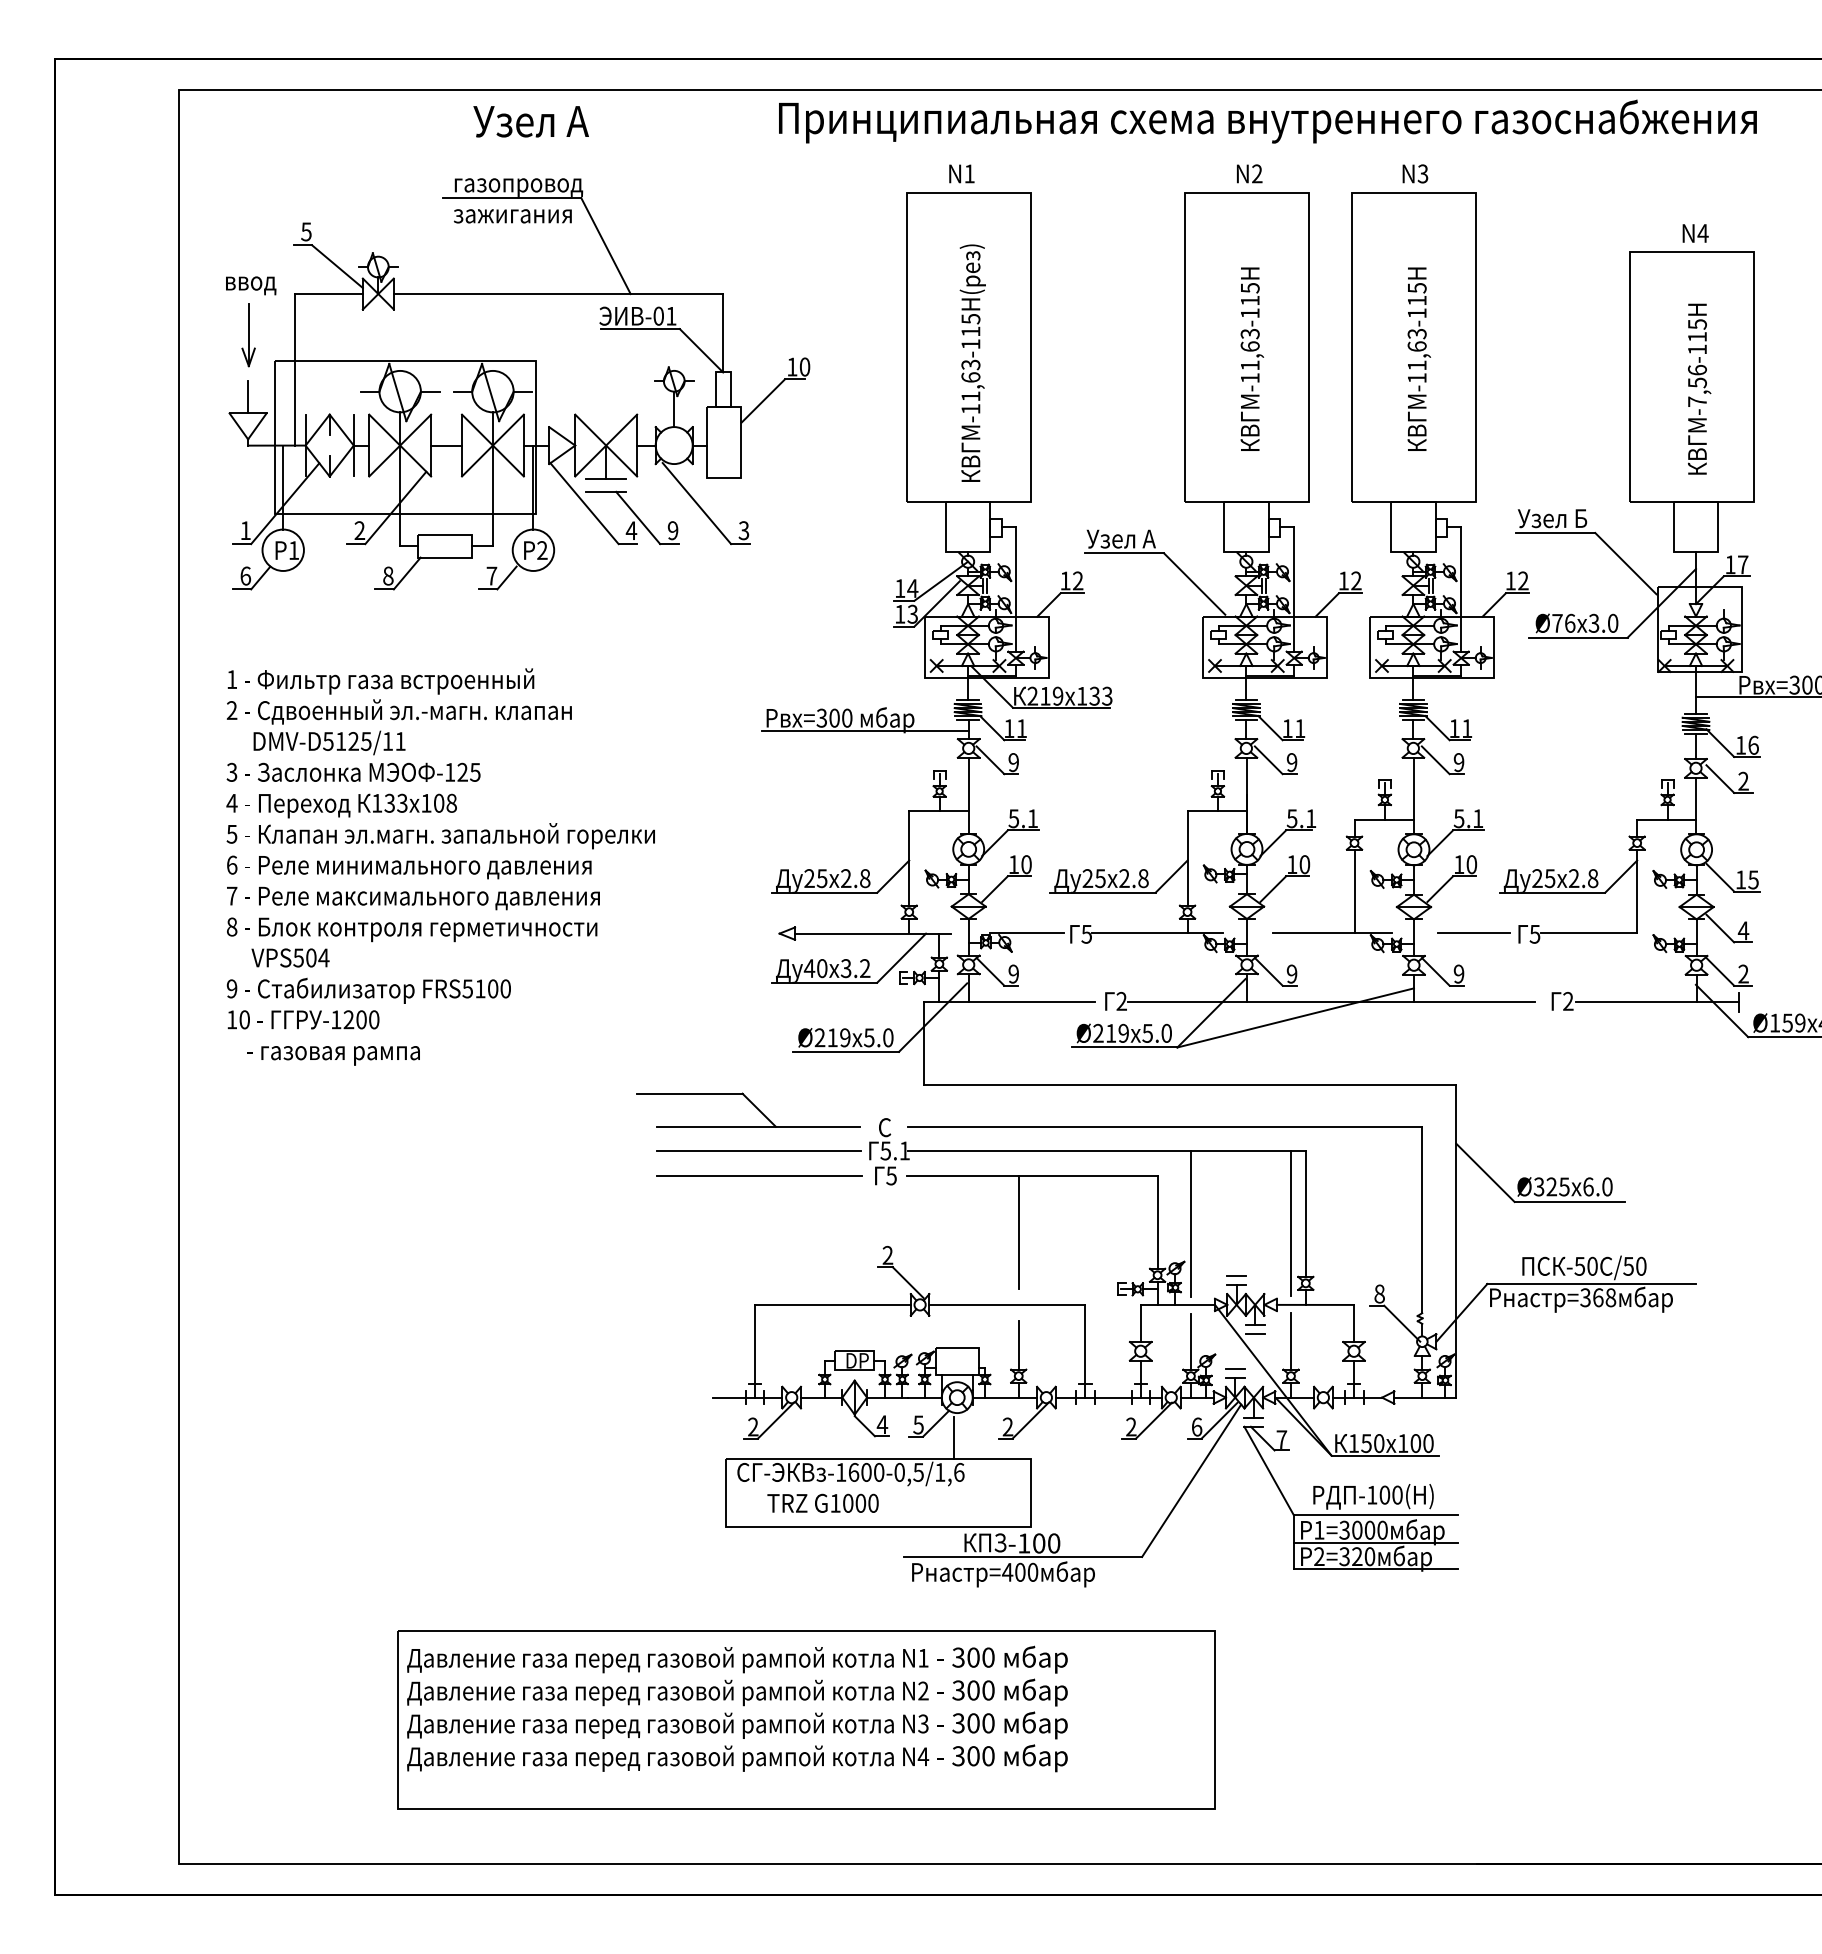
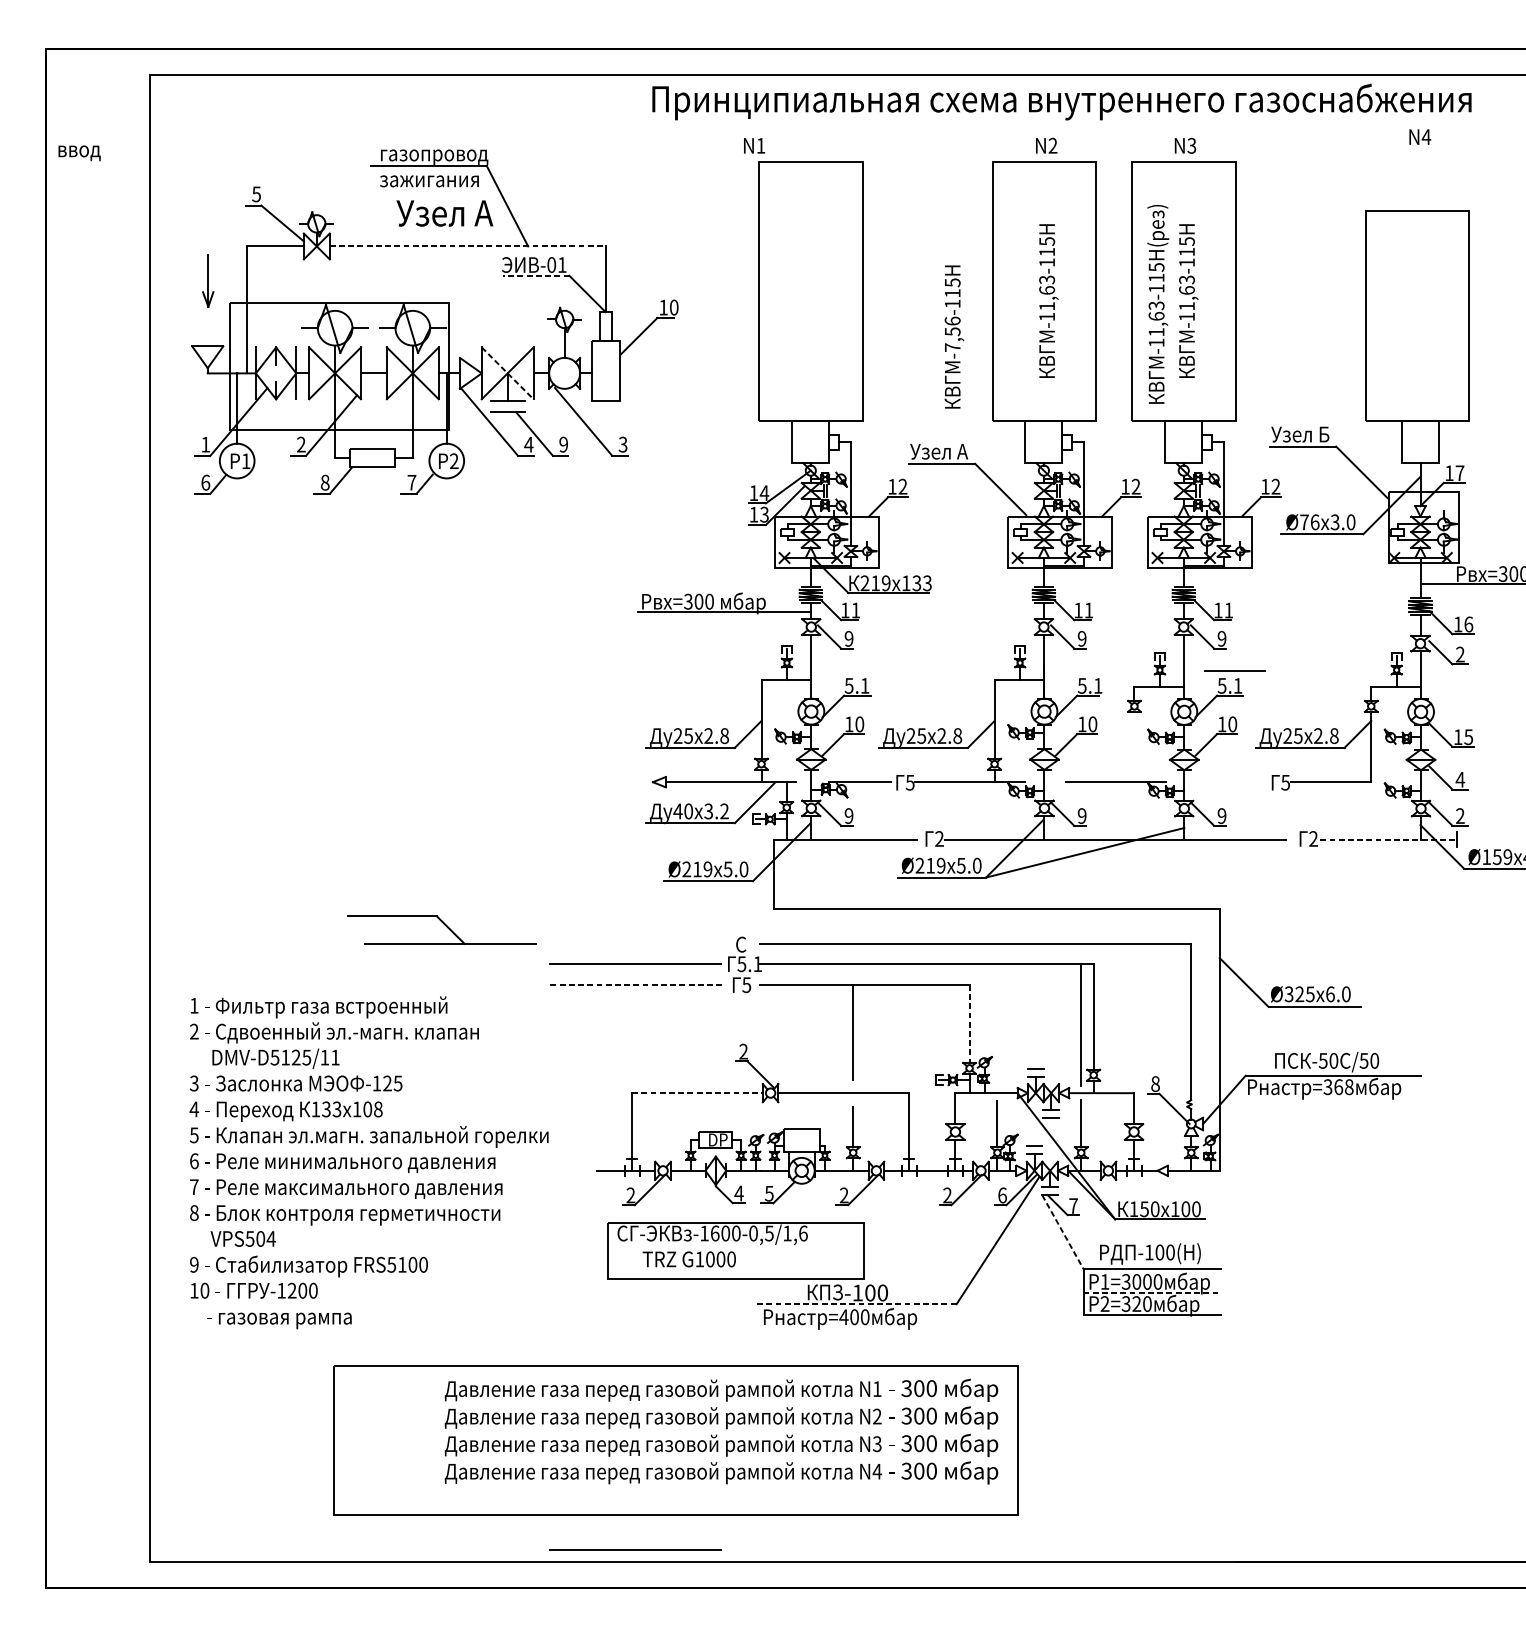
text: (530, 121) -> (444, 213), moved
text: (961, 173) -> (754, 145), moved
text: (1695, 233) -> (1420, 137), moved
text: (251, 285) -> (79, 153), moved
line: (558, 294) -> (467, 246), solid -> dashed
line: (640, 329) -> (536, 276), solid -> dashed
text: (972, 362) -> (1157, 303), moved
text: (1699, 388) -> (954, 336), moved
line: (248, 397) -> (208, 333), removed
line: (606, 445) -> (507, 373), solid -> dashed
text: (440, 866) -> (368, 1162), moved
line: (1354, 891) -> (1134, 746), removed
line: (1473, 932) -> (1234, 669), moved
line: (1657, 1002) -> (1388, 839), solid -> dashed
part: (752, 1104) -> (445, 925), moved
line: (759, 1175) -> (636, 984), solid -> dashed
line: (1157, 1222) -> (969, 1024), solid -> dashed
line: (1190, 1223) -> (997, 1024), removed
line: (833, 1304) -> (698, 1092), solid -> dashed
line: (953, 1437) -> (798, 1204), removed
line: (1269, 1471) -> (1063, 1232), solid -> dashed
line: (1375, 1543) -> (1152, 1293), solid -> dashed
line: (1023, 1556) -> (857, 1303), solid -> dashed
text: (737, 1708) -> (721, 1431), moved
line: (758, 1849) -> (635, 1549), added

